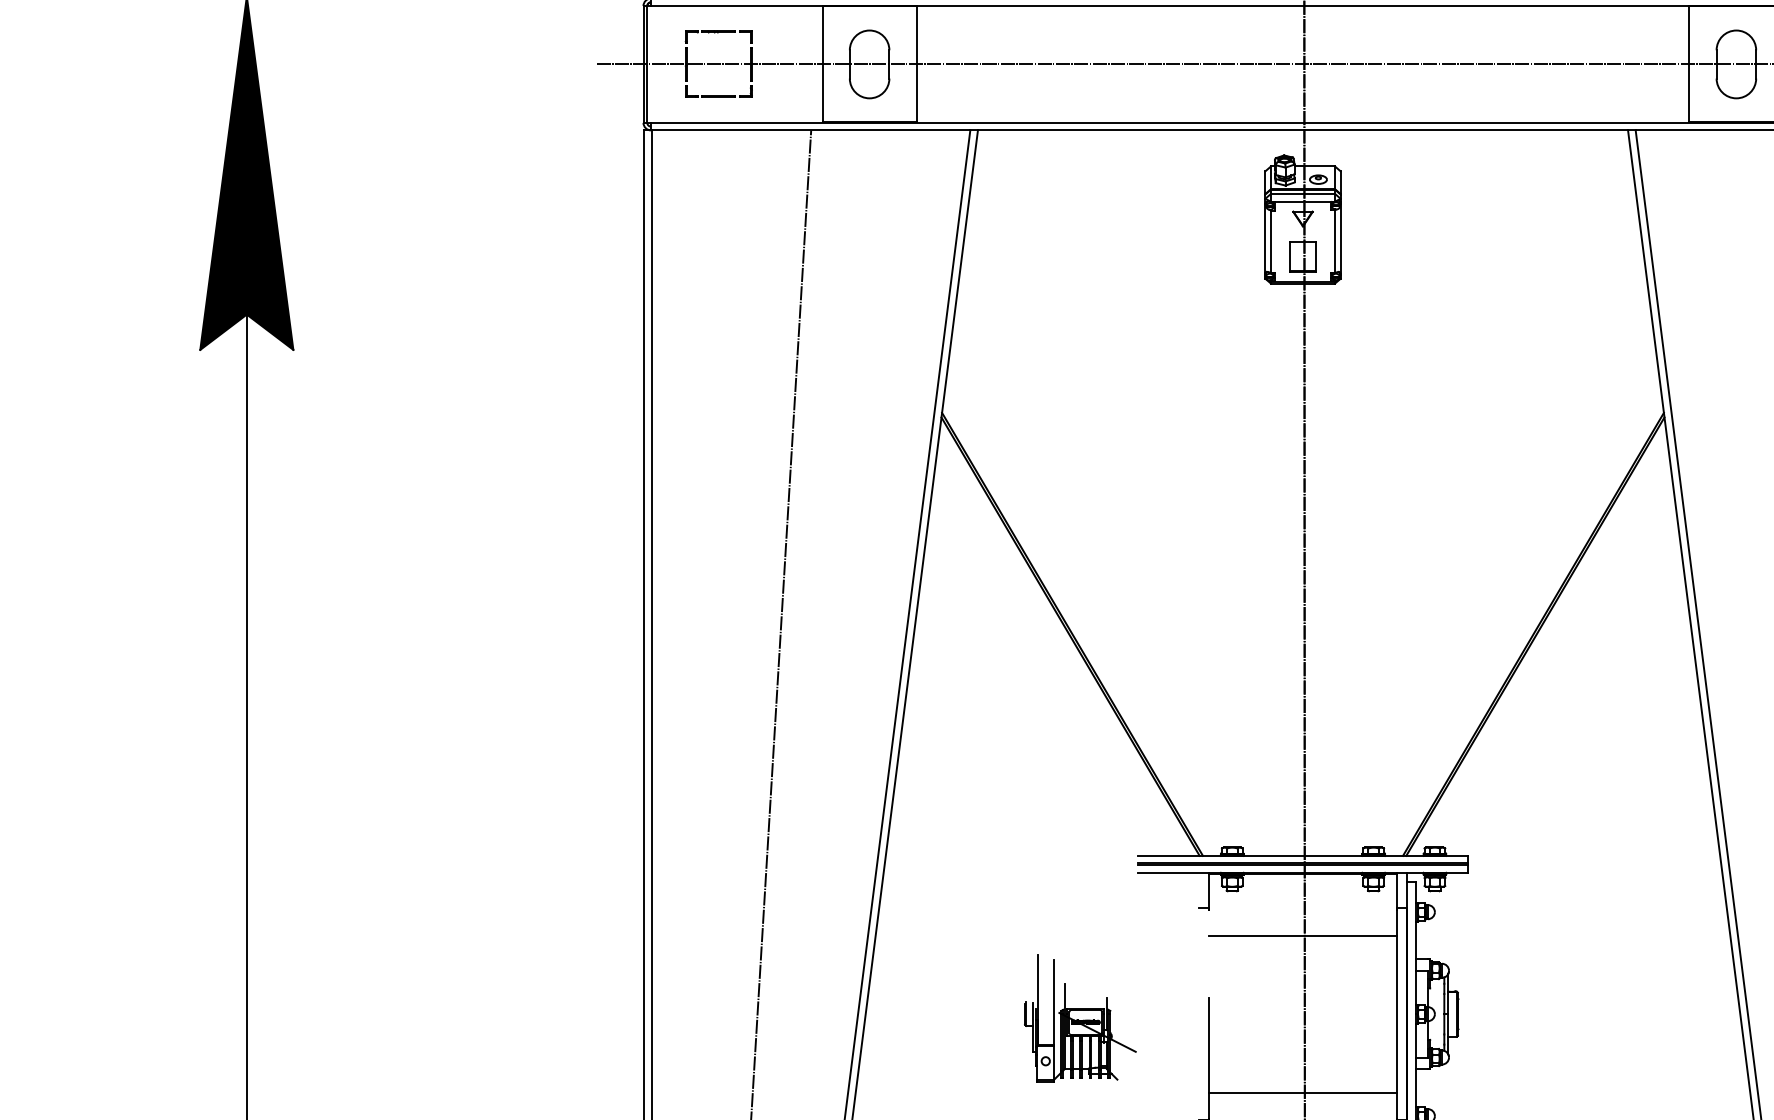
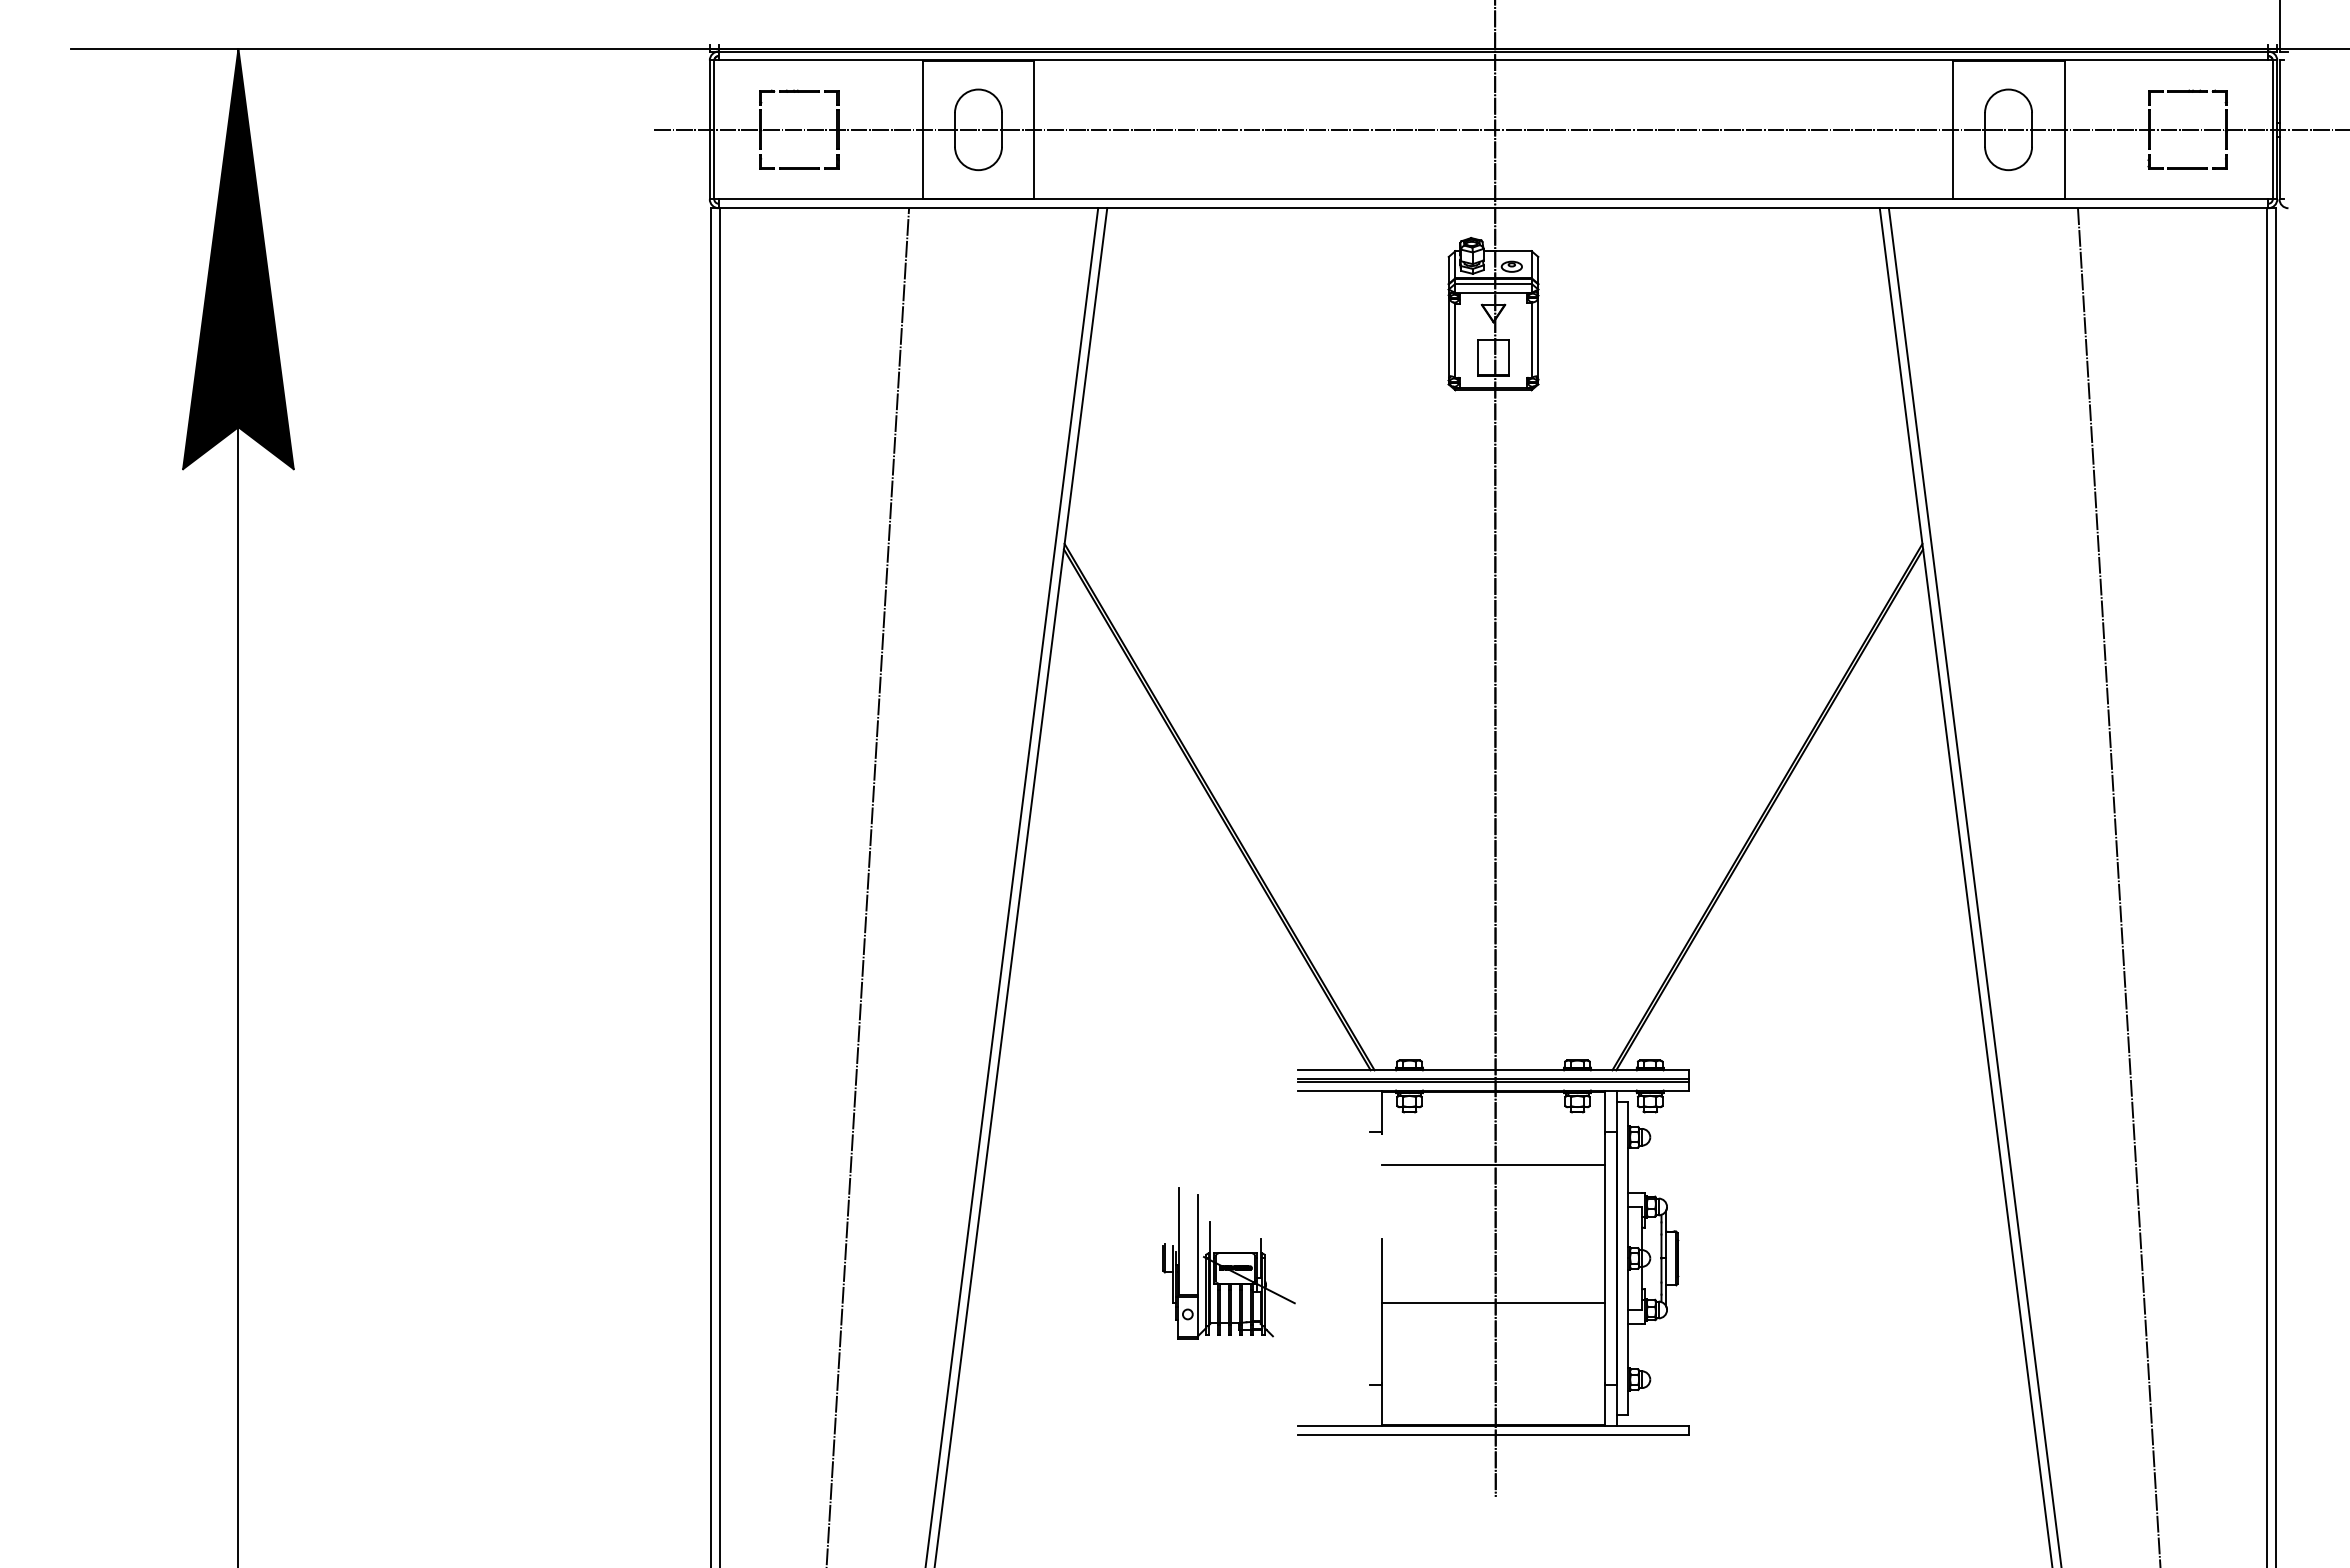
line: (1302, 1092) -> (1493, 1302), moved

